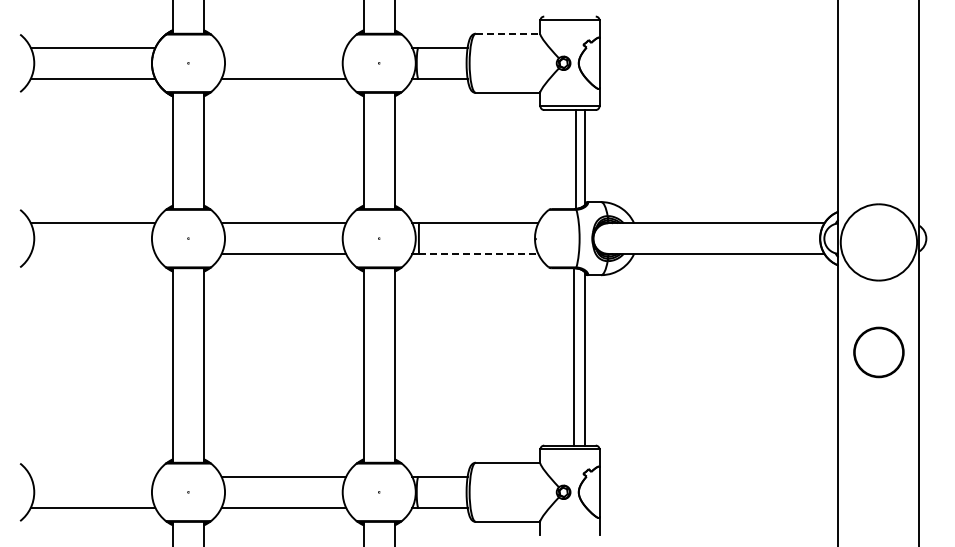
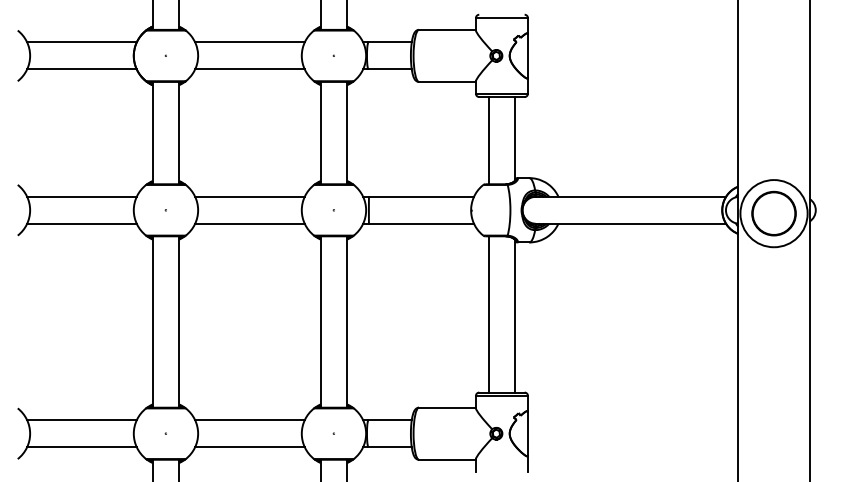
line: (508, 33) -> (447, 29), dashed -> solid
line: (283, 48) -> (249, 42), added
line: (575, 159) -> (488, 140), moved
line: (92, 253) -> (81, 223), added
line: (478, 253) -> (421, 223), dashed -> solid
part: (878, 352) -> (773, 213), moved
line: (573, 356) -> (488, 314), moved
line: (92, 477) -> (81, 420), added

